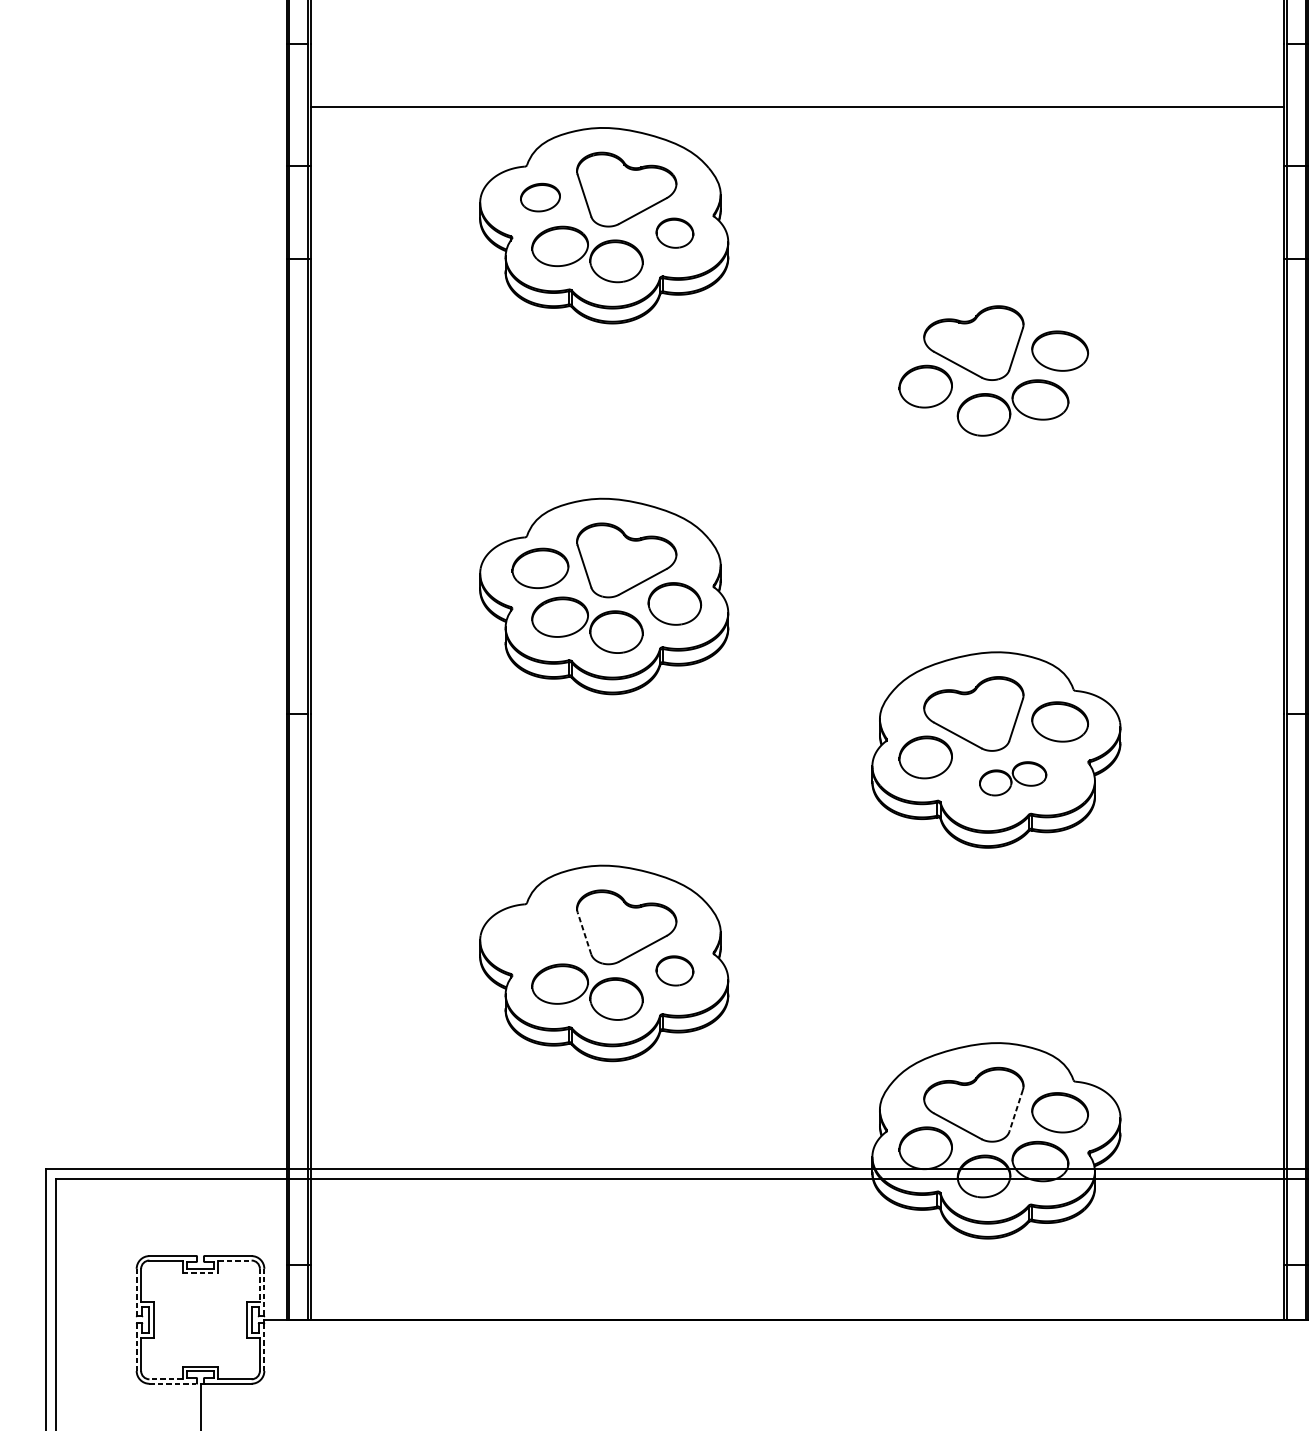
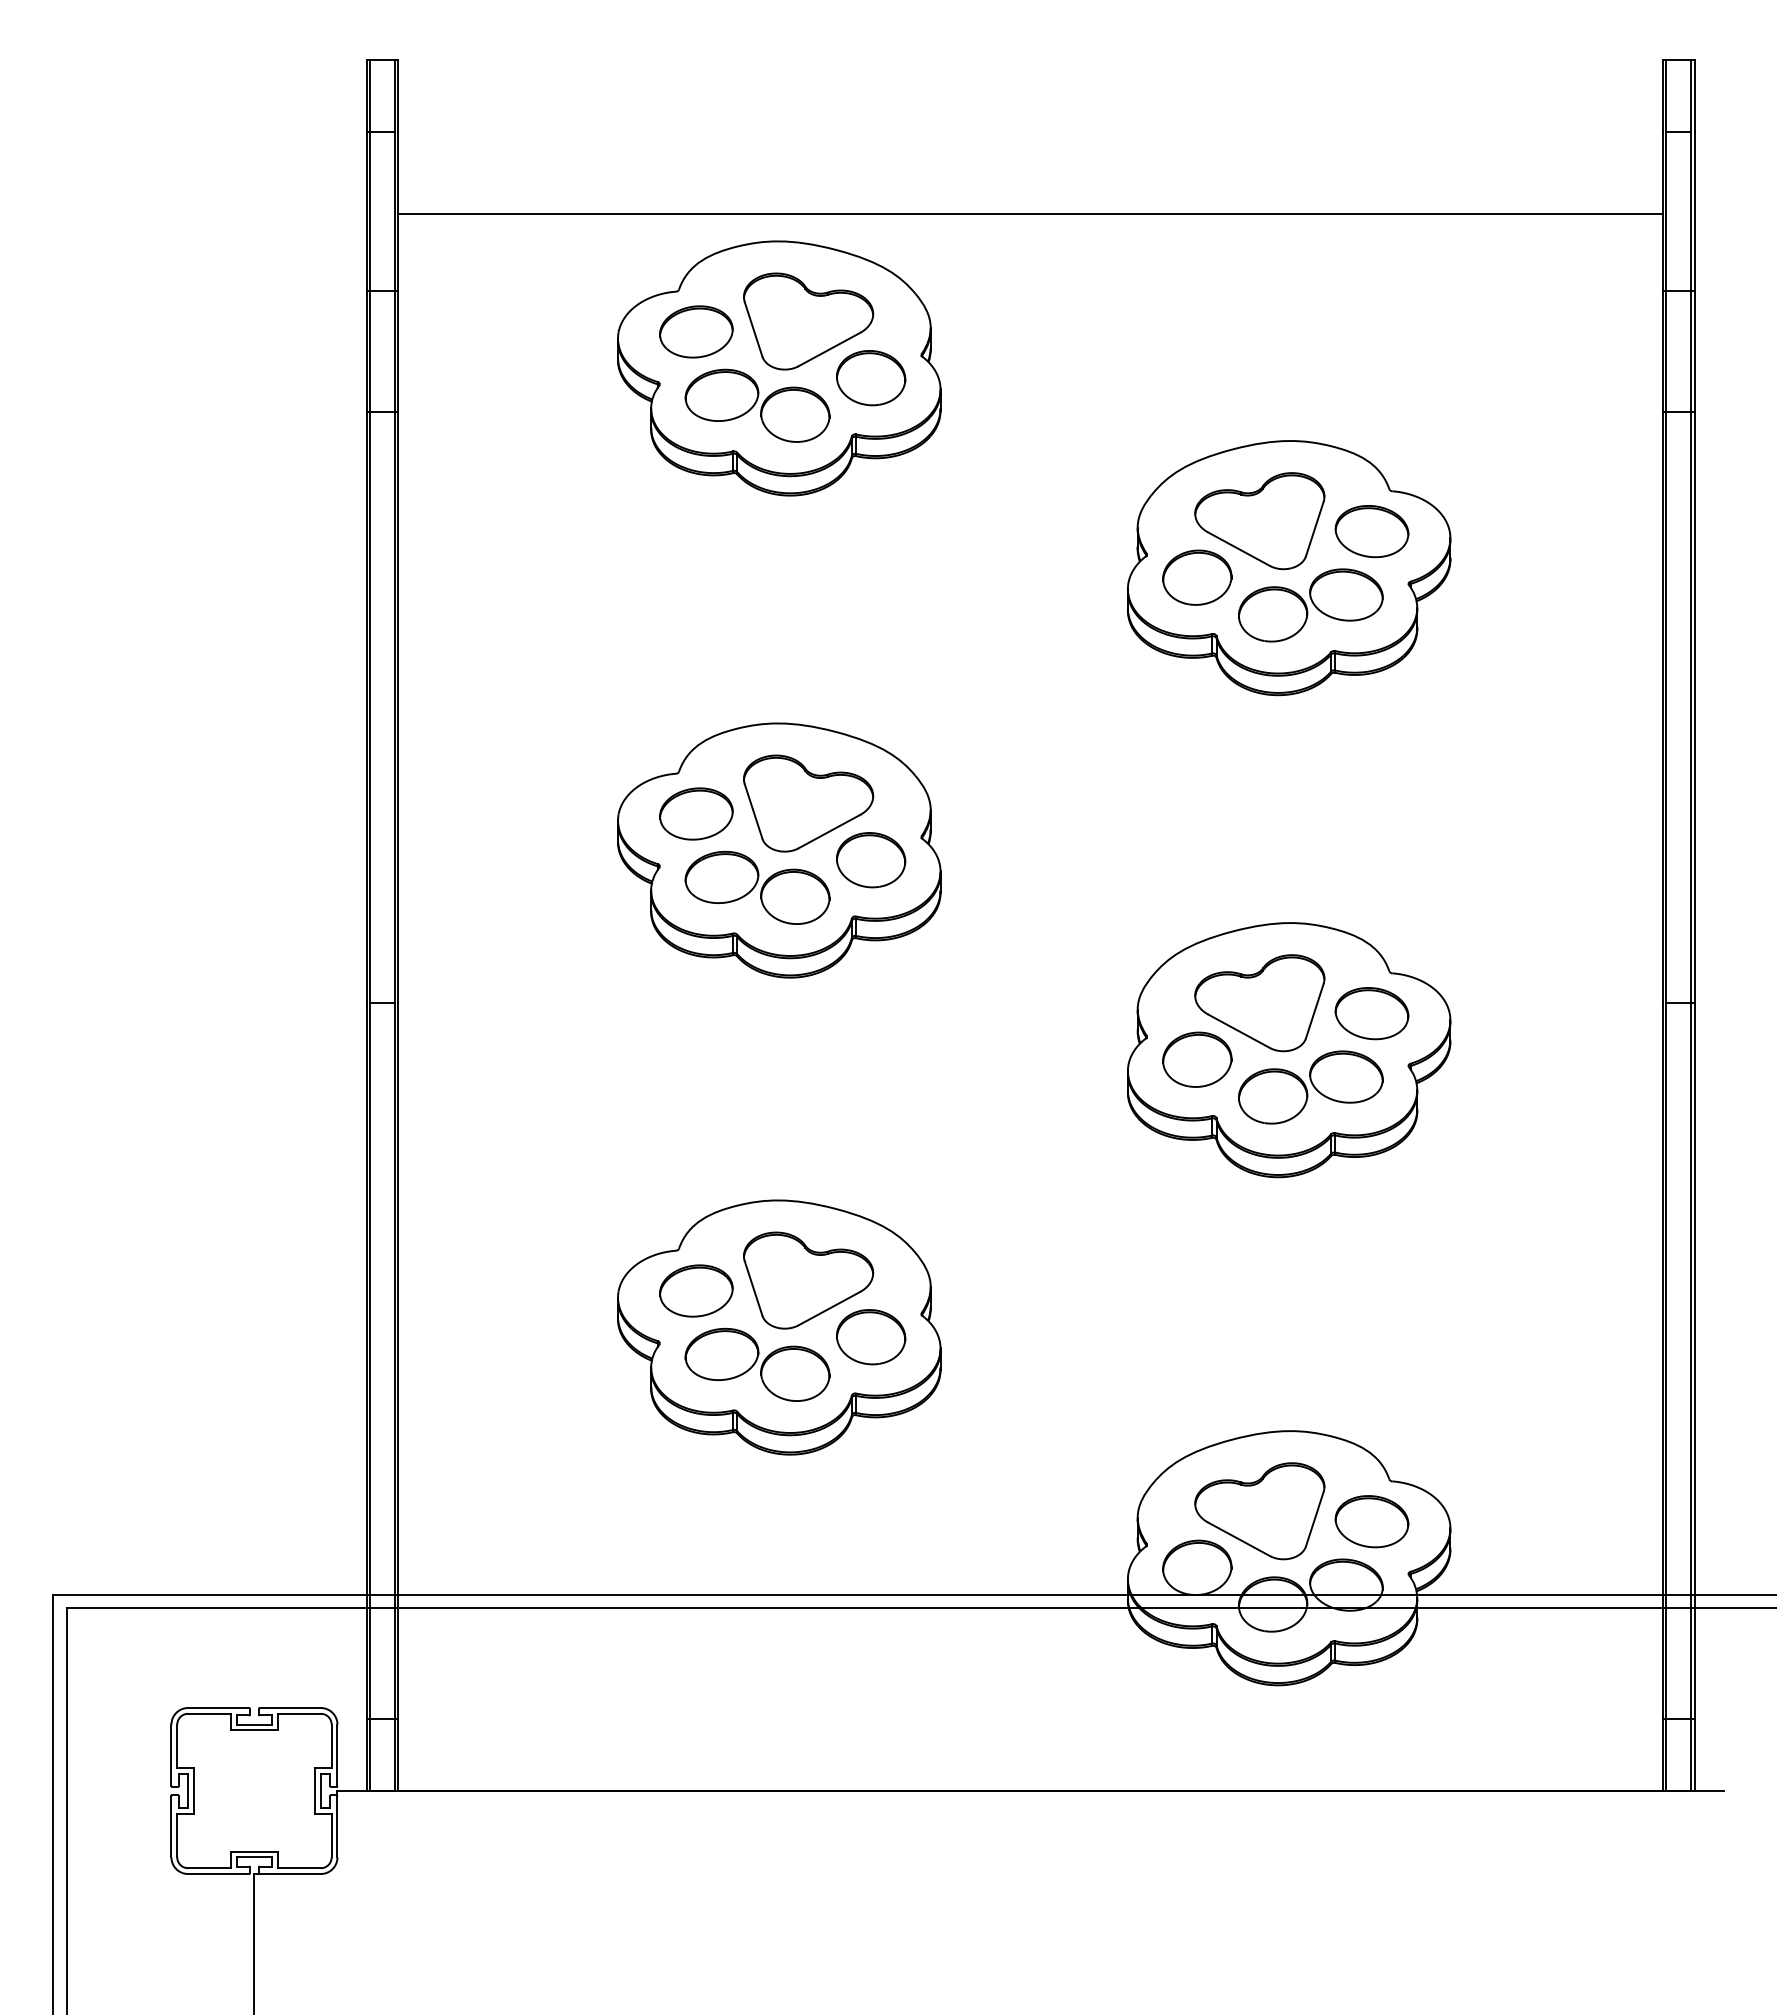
part: (540, 197) -> (696, 331), size x1.43
part: (675, 233) -> (871, 378), size x1.43
part: (996, 379) -> (1289, 568), added
part: (1012, 778) -> (1310, 1087), size x1.67
line: (584, 933) -> (753, 1288), dashed -> solid
part: (540, 934) -> (696, 1290), added
part: (675, 971) -> (871, 1337), size x1.43
line: (1015, 1111) -> (1314, 1519), dashed -> solid
line: (235, 1260) -> (299, 1713), dashed -> solid
line: (200, 1273) -> (254, 1730), dashed -> solid
line: (259, 1285) -> (331, 1746), dashed -> solid
line: (136, 1292) -> (171, 1755), dashed -> solid
line: (264, 1292) -> (337, 1755), dashed -> solid
line: (136, 1347) -> (171, 1826), dashed -> solid
line: (264, 1347) -> (337, 1826), dashed -> solid
line: (165, 1379) -> (209, 1868), dashed -> solid
line: (172, 1384) -> (218, 1874), dashed -> solid

